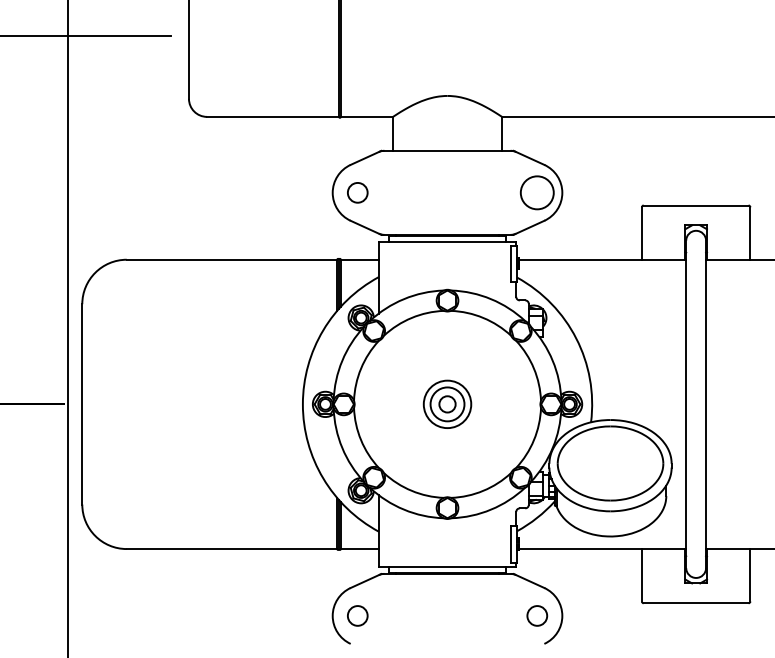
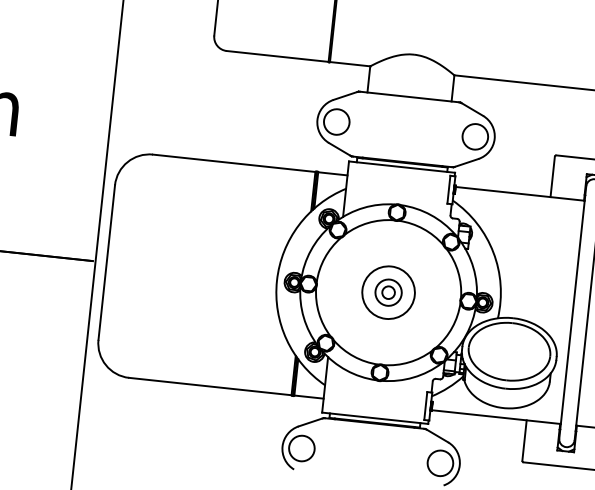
circle: (357, 192) -> (336, 121), size x1.67
circle: (447, 404) -> (388, 292), size x1.43
circle: (357, 615) -> (301, 448), size x1.67
circle: (536, 615) -> (439, 462), size x1.67

